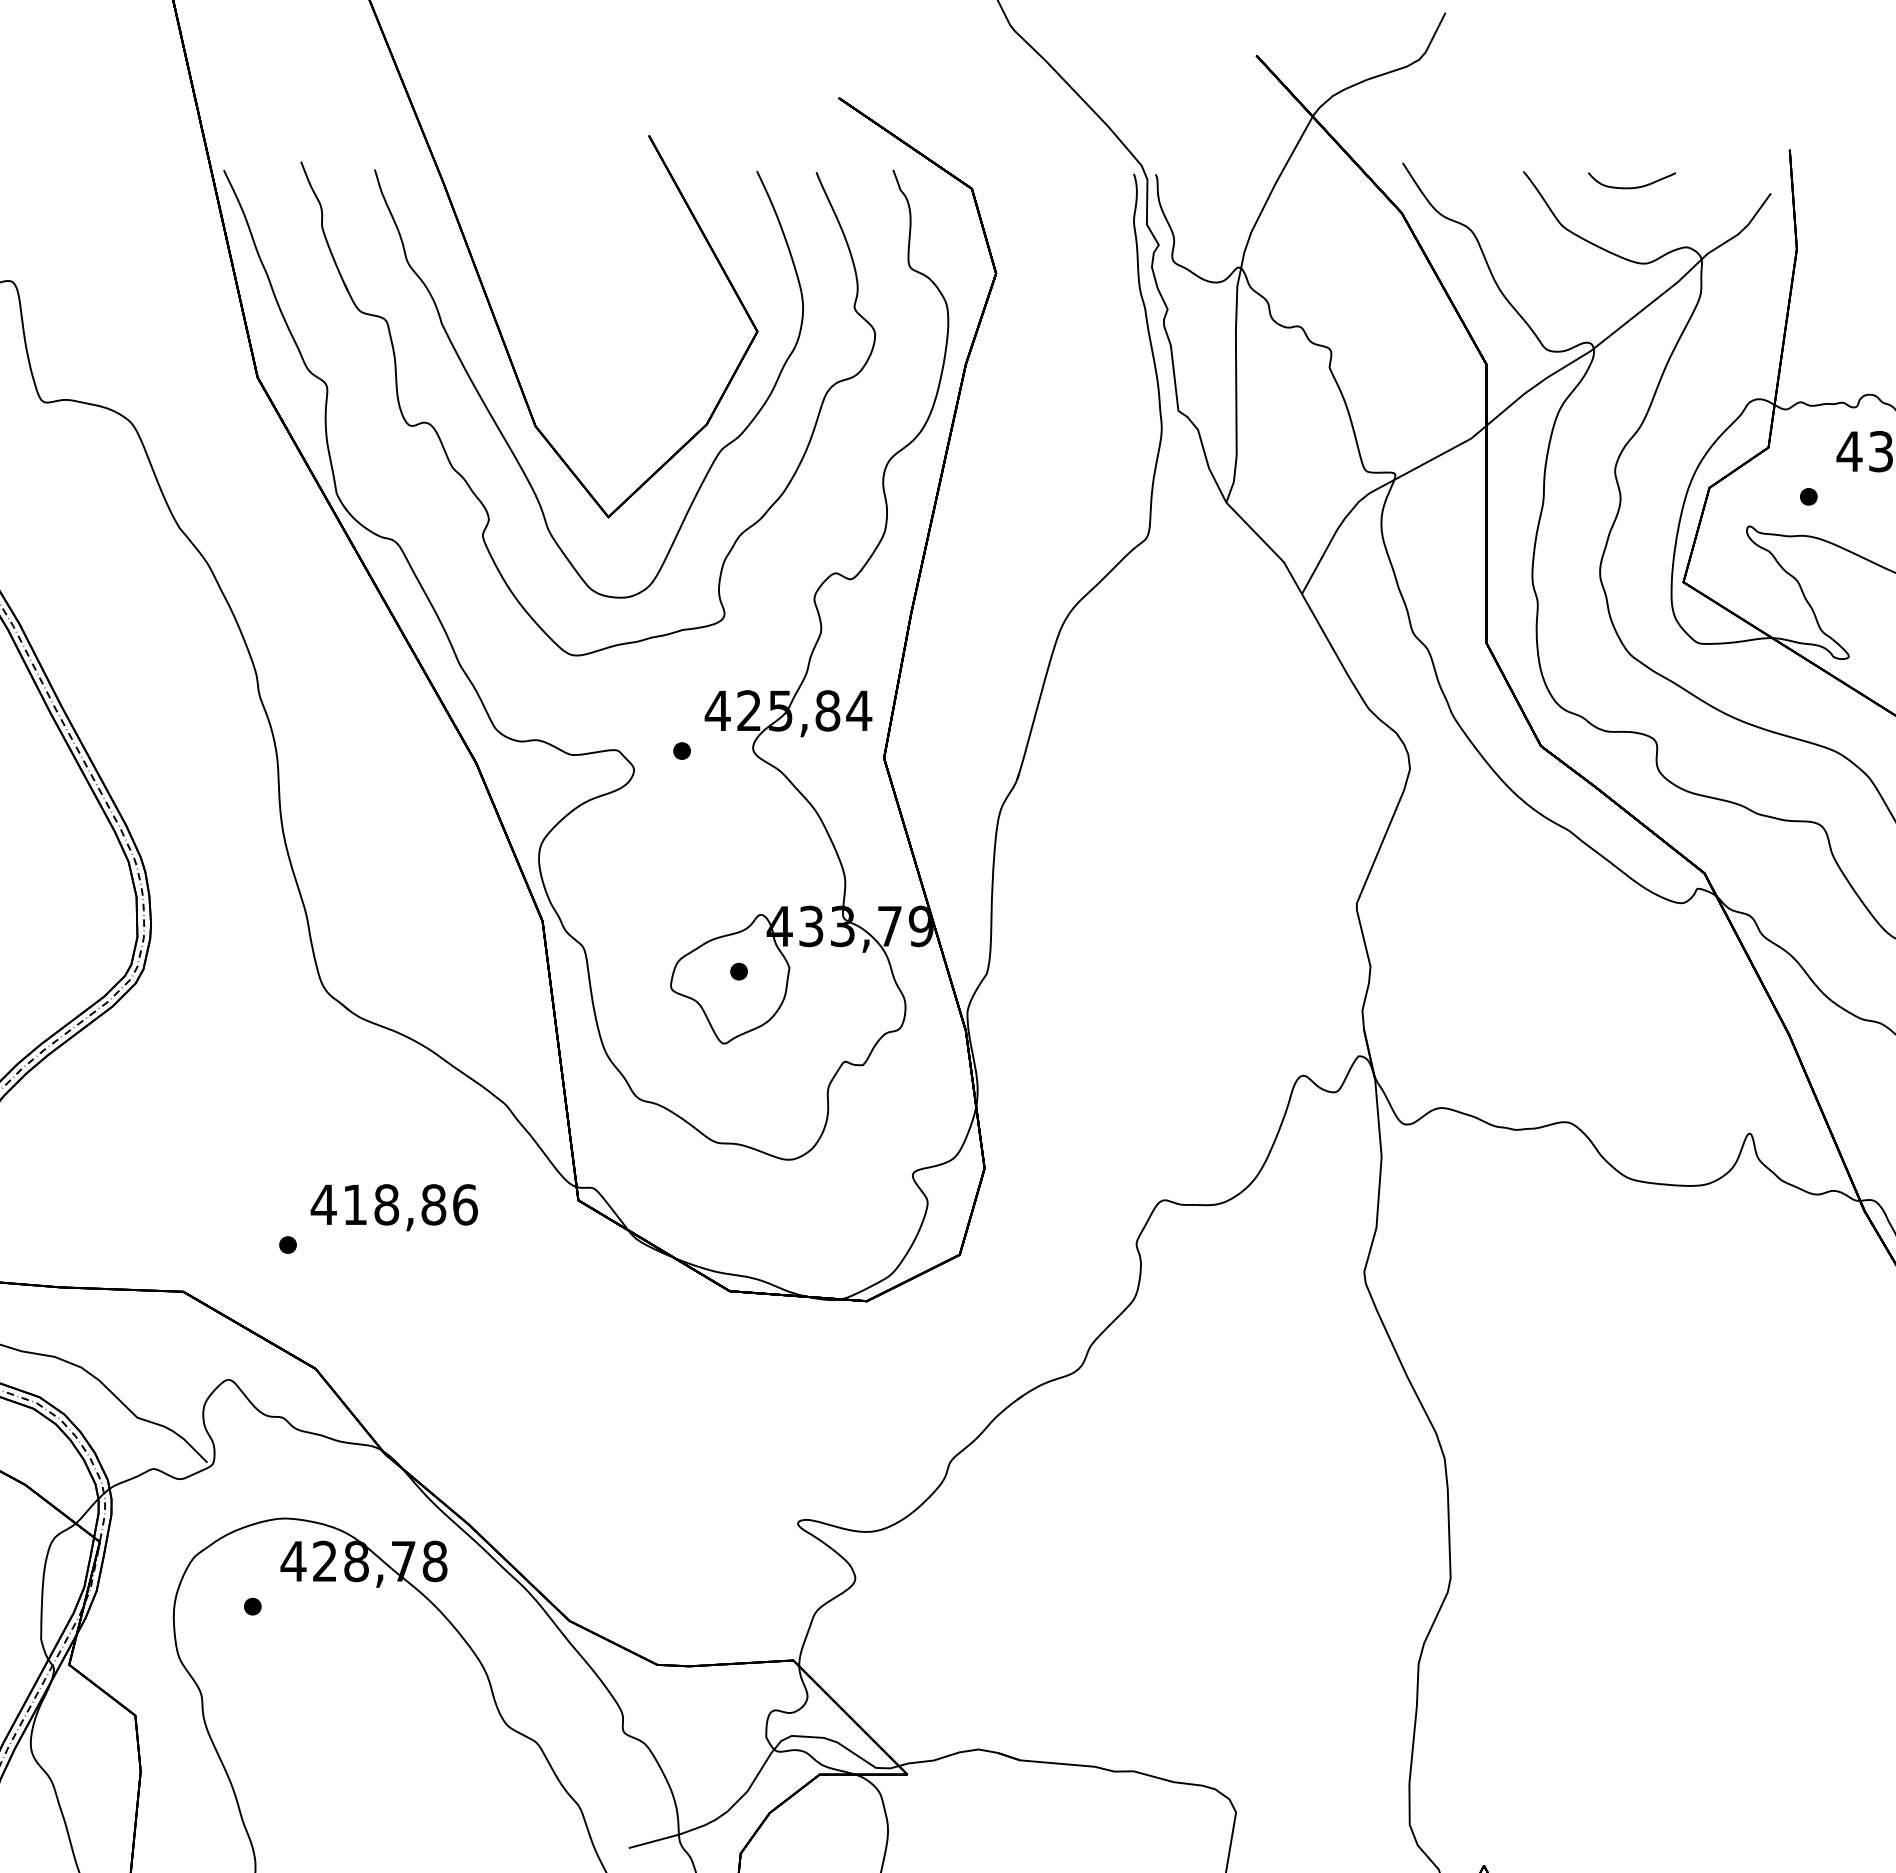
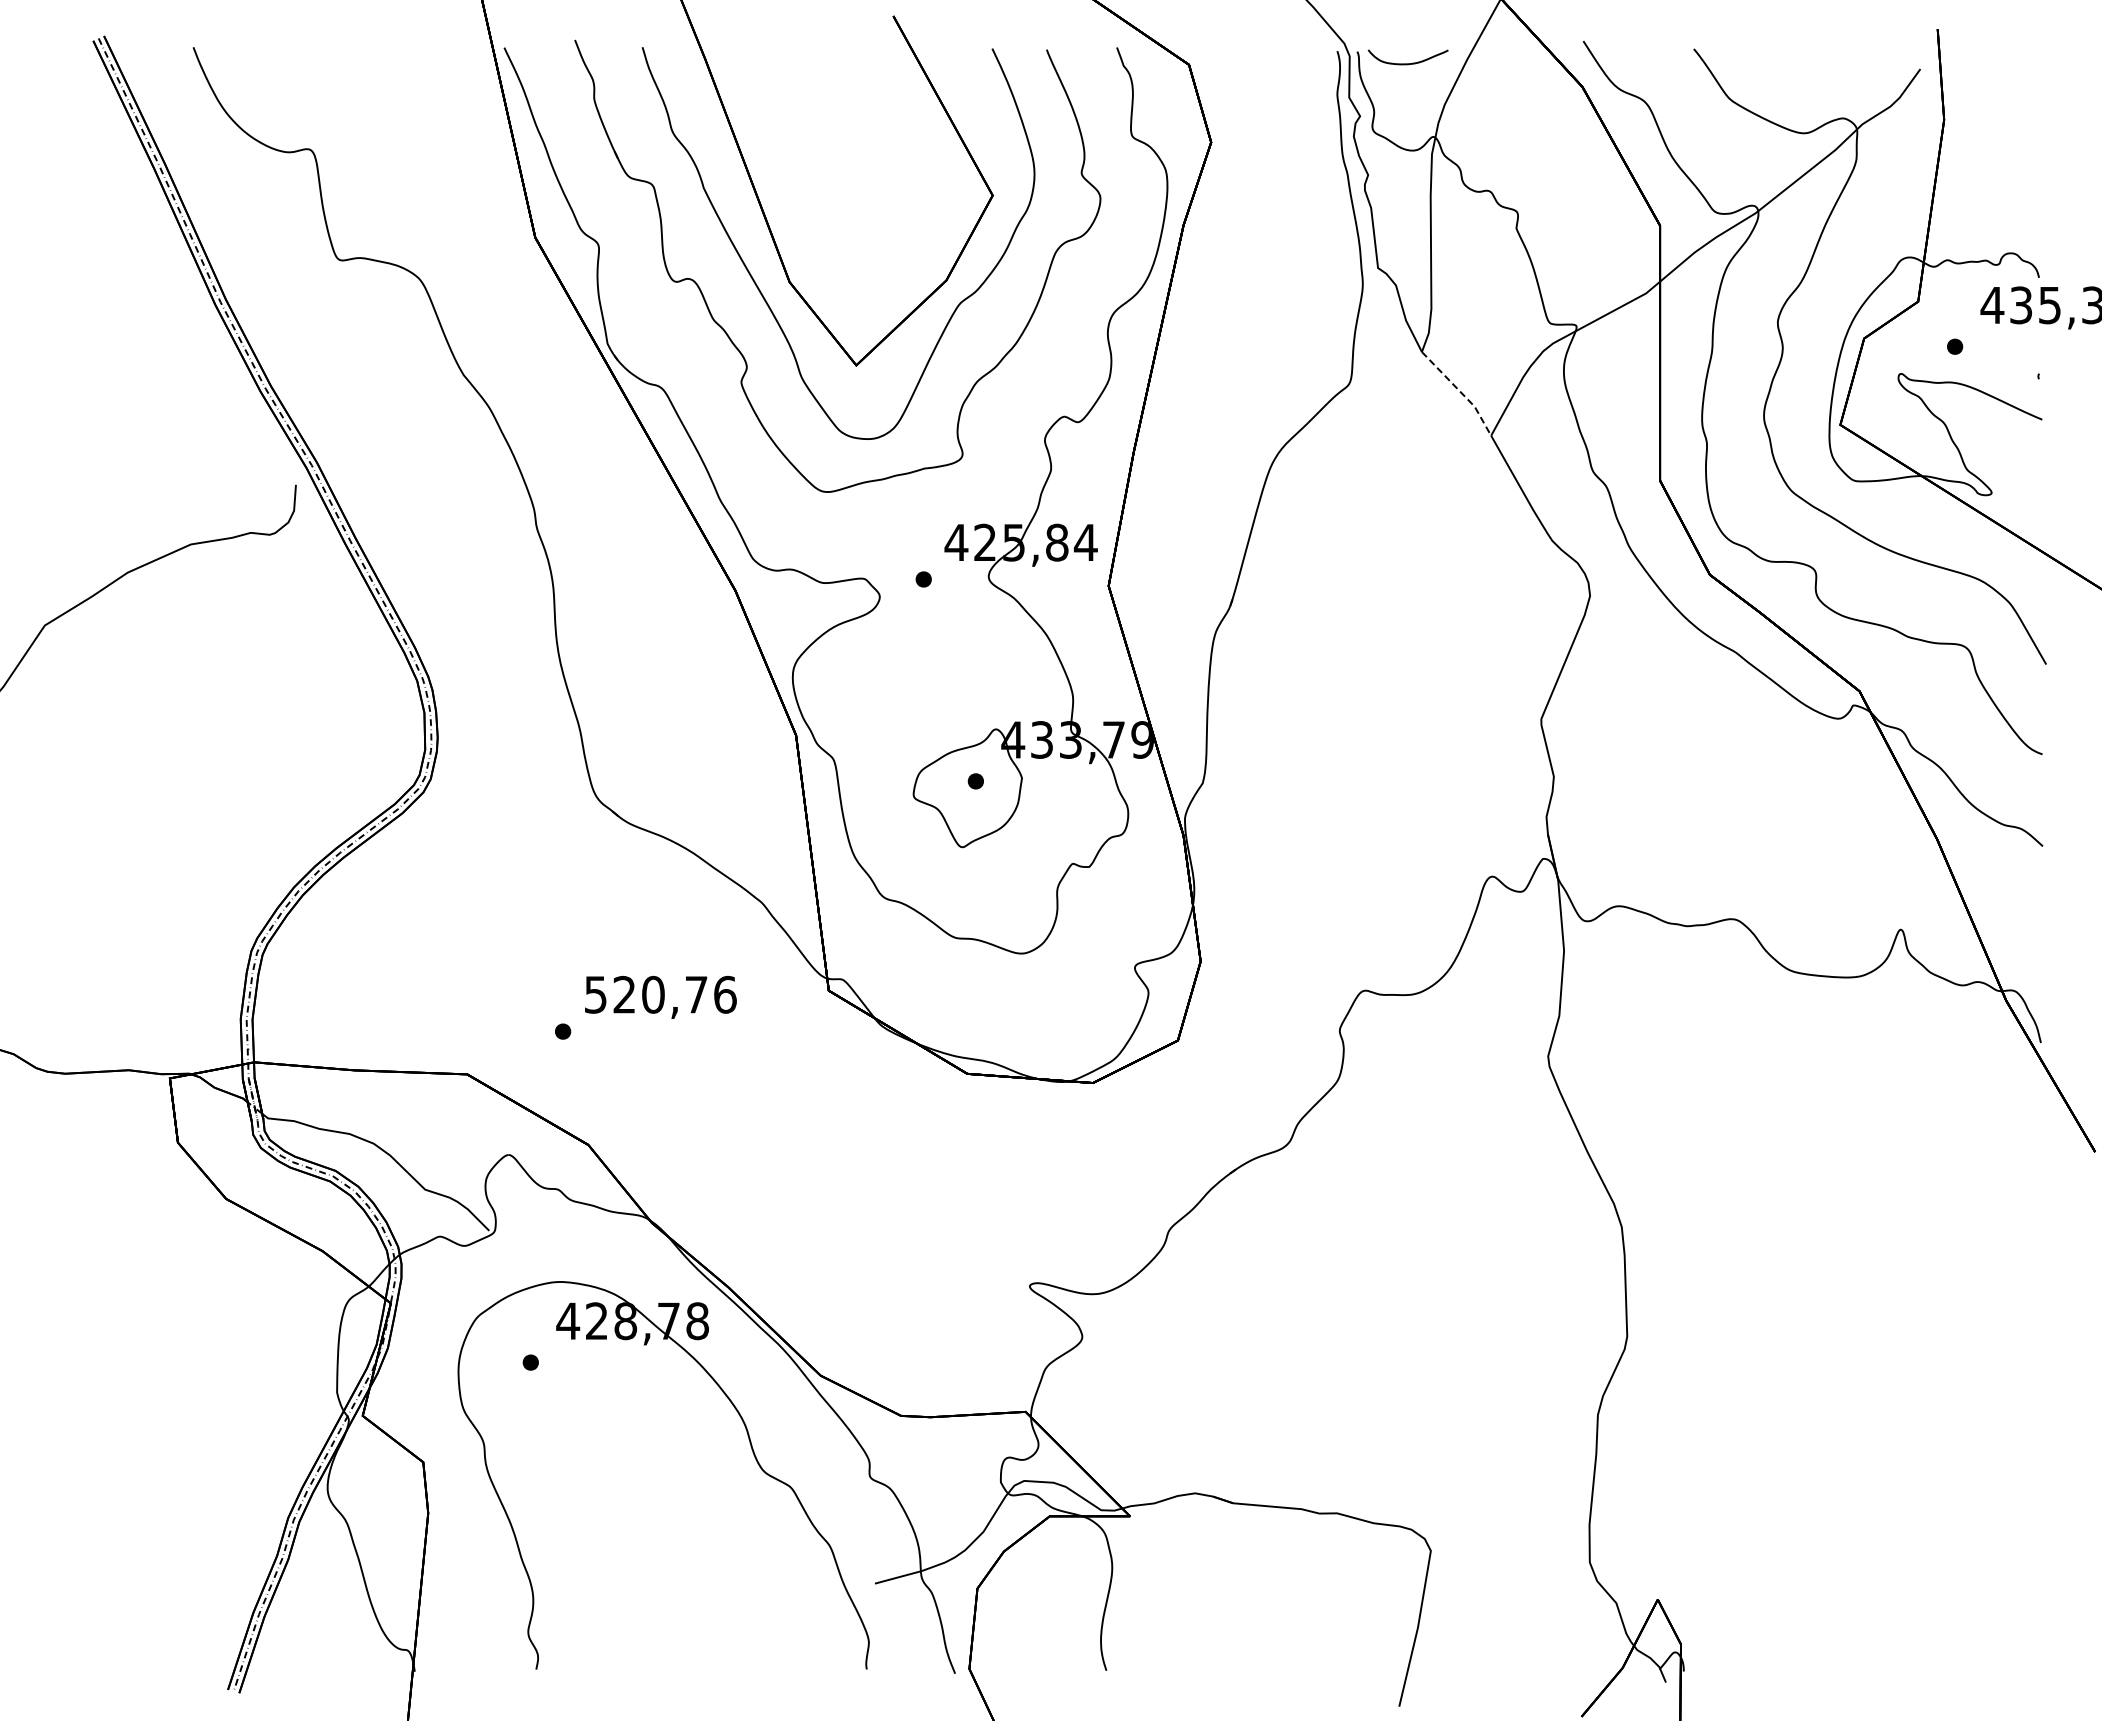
curve: (1631, 187) -> (1407, 63), moved
line: (1268, 546) -> (1460, 392), solid -> dashed
text: (378, 1204) -> (645, 994), 418,86 -> 520,76

